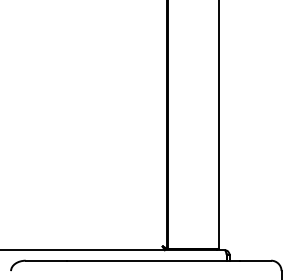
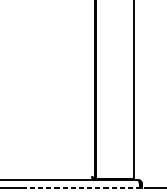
line: (153, 260) -> (85, 187), solid -> dashed

